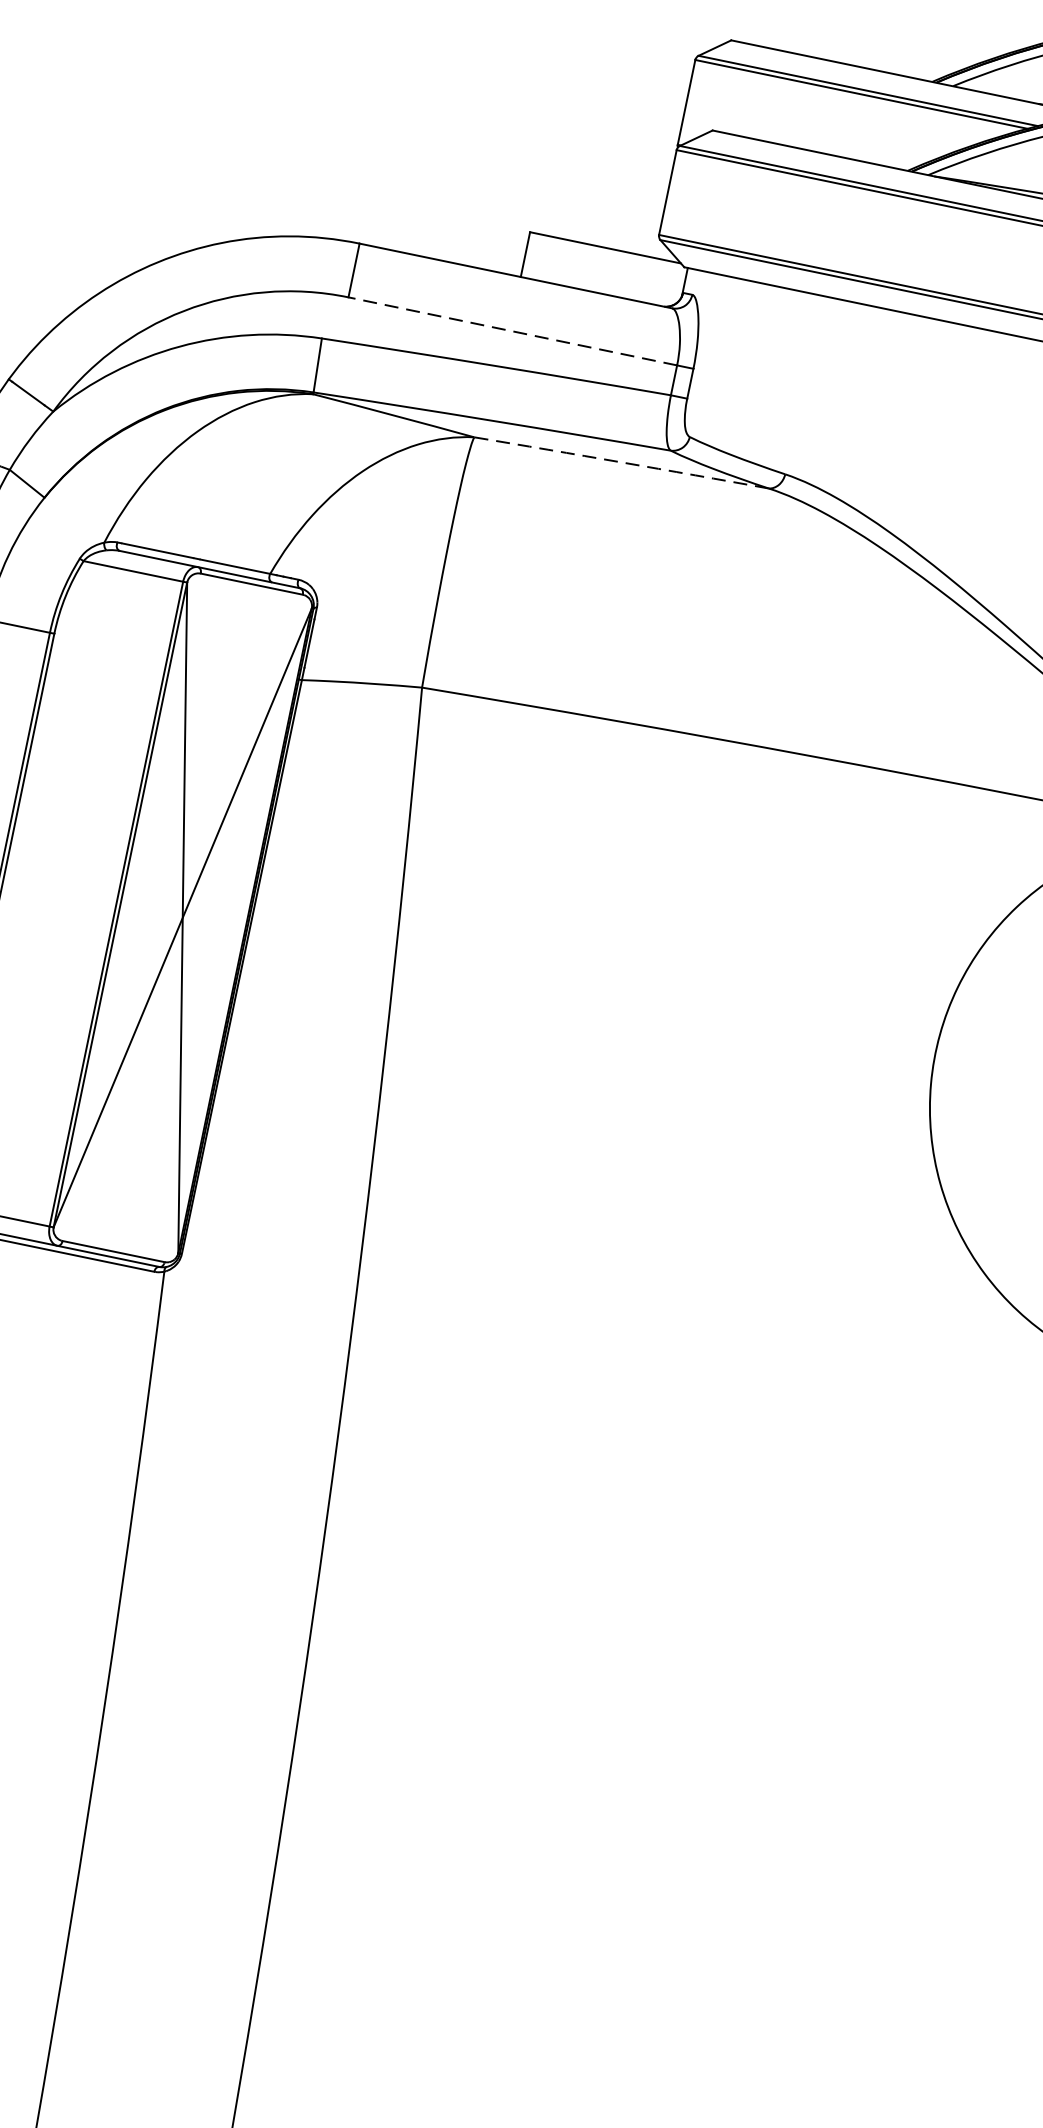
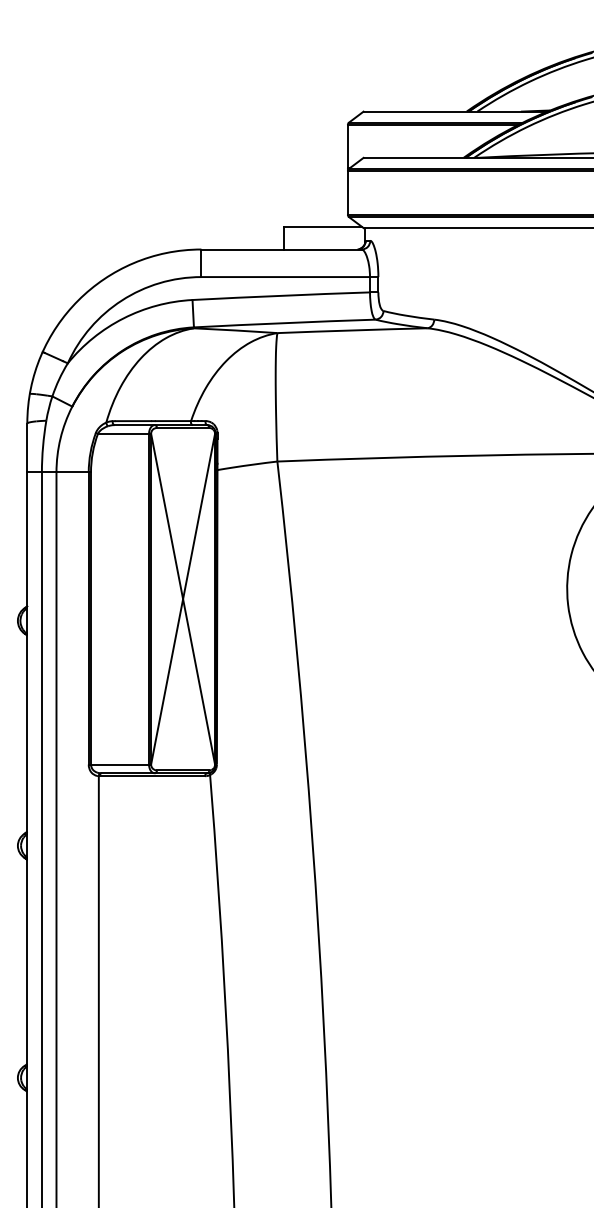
line: (512, 332) -> (285, 277), dashed -> solid
arc: (621, 462) -> (352, 330), dashed -> solid

